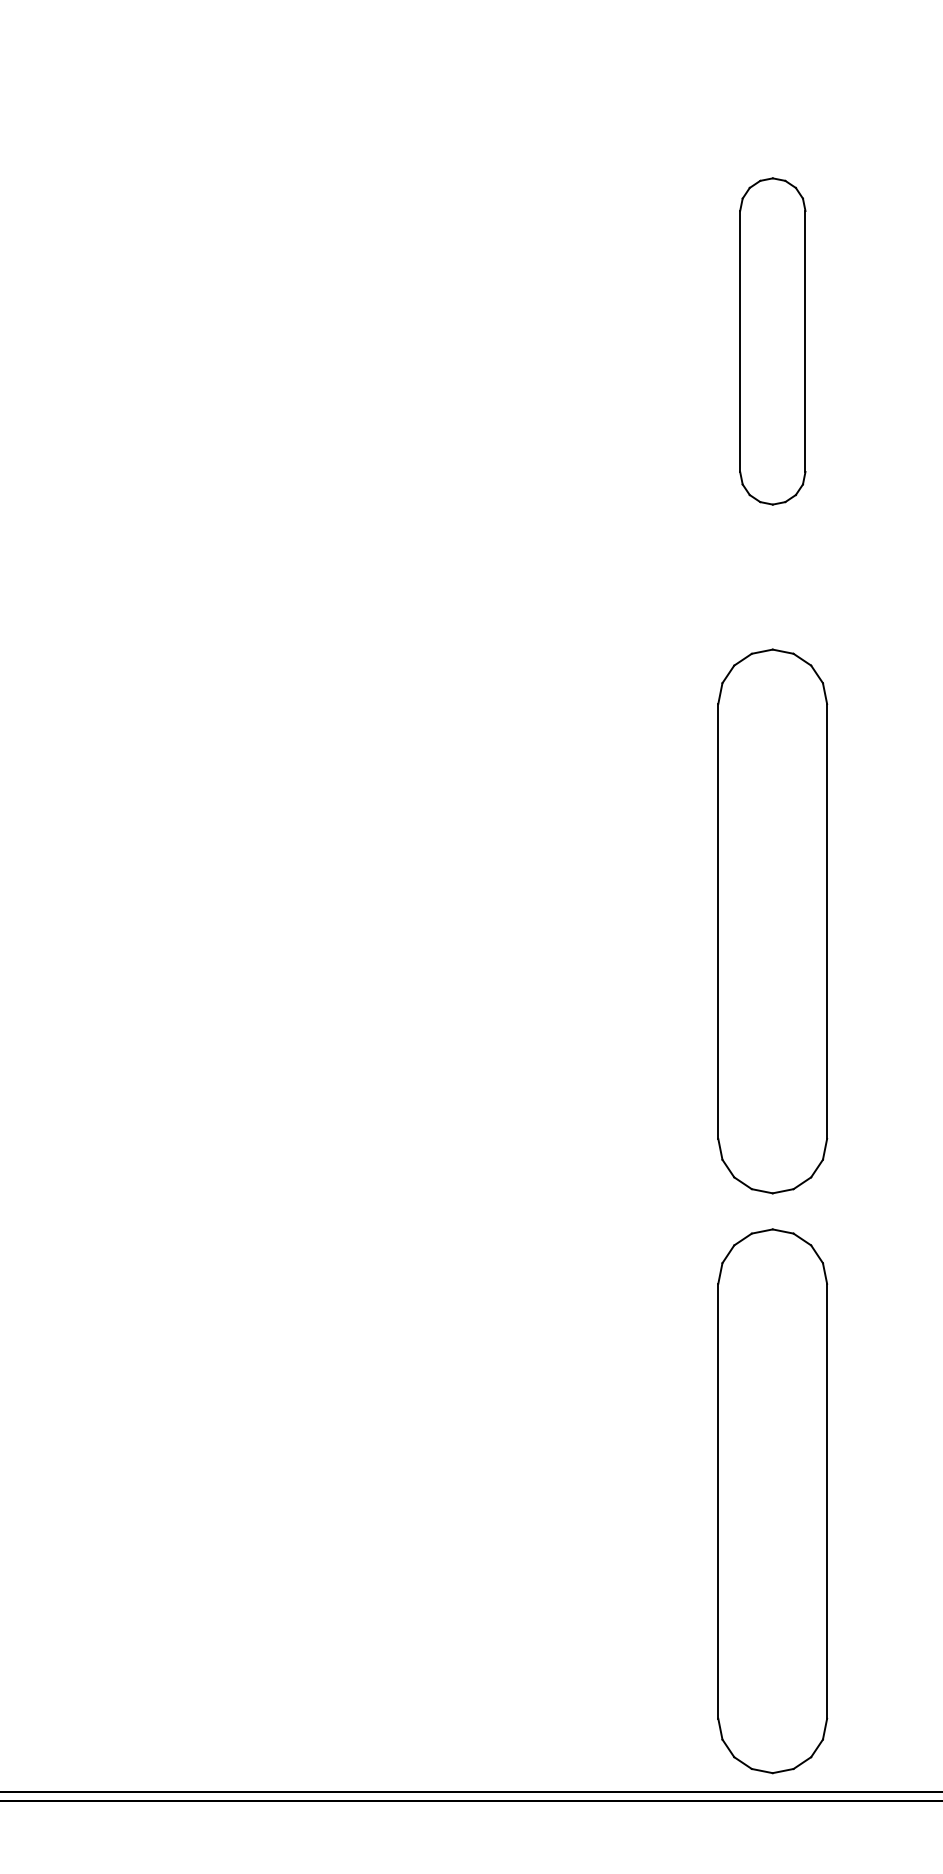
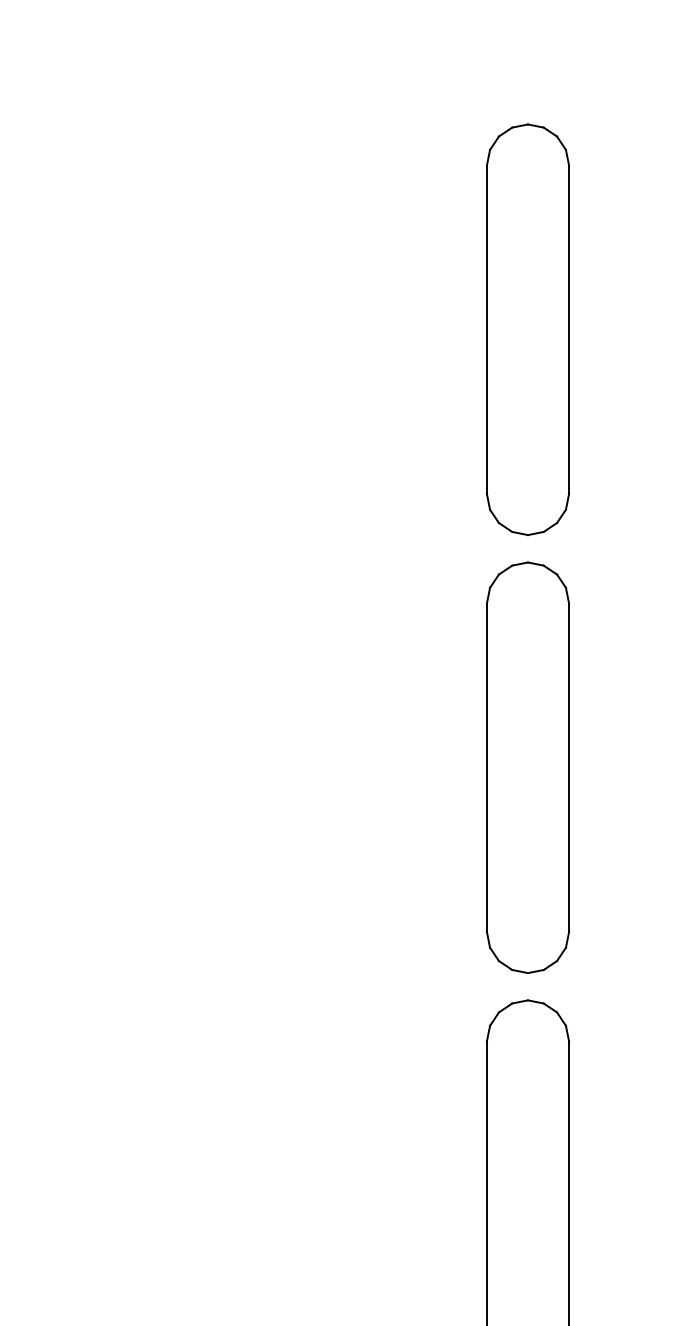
part: (772, 341) -> (527, 329), size x1.67

